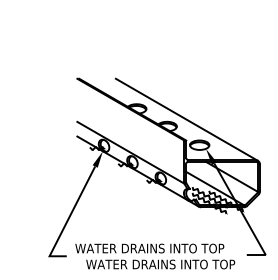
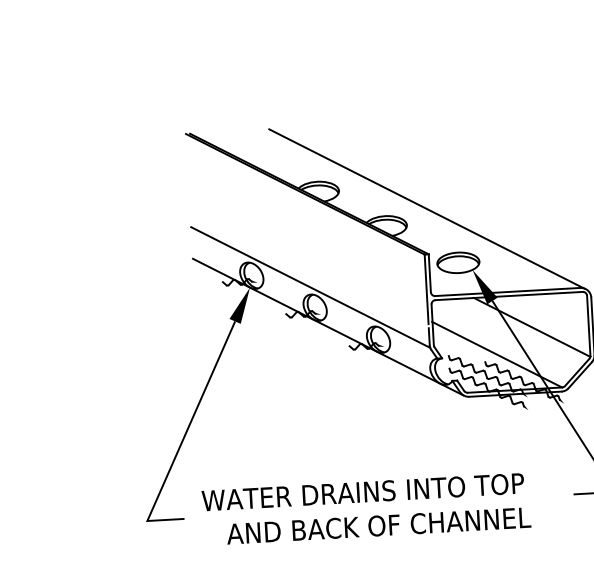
text: (160, 264) -> (388, 525), WATER DRAINS INTO TOP -> AND BACK OF CHANNEL

